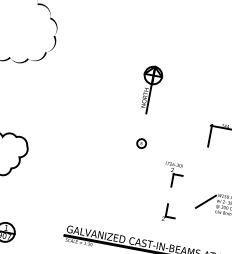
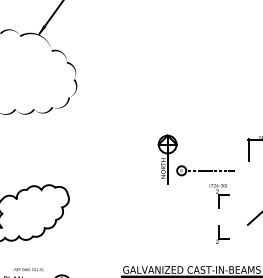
part: (150, 89) -> (167, 159), moved
line: (169, 148) -> (210, 170), added

